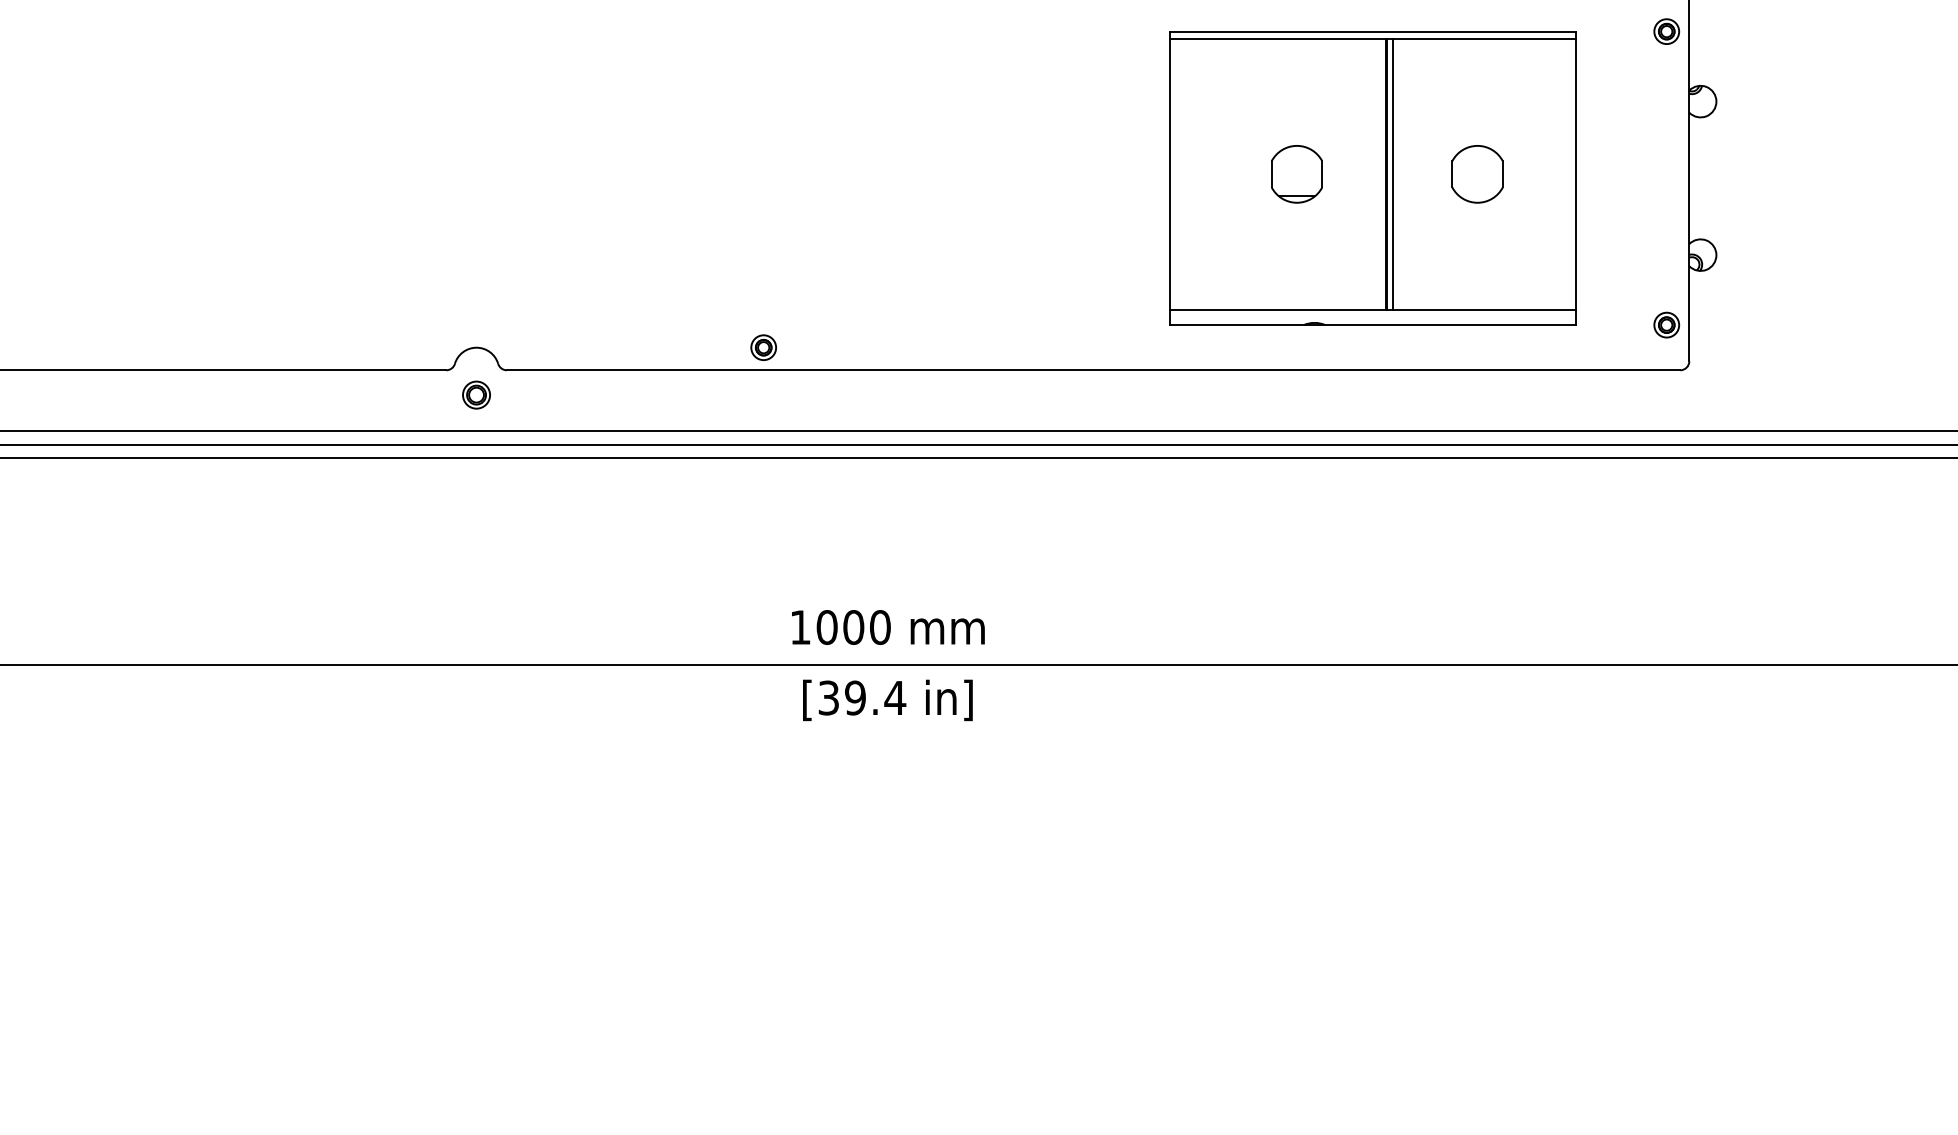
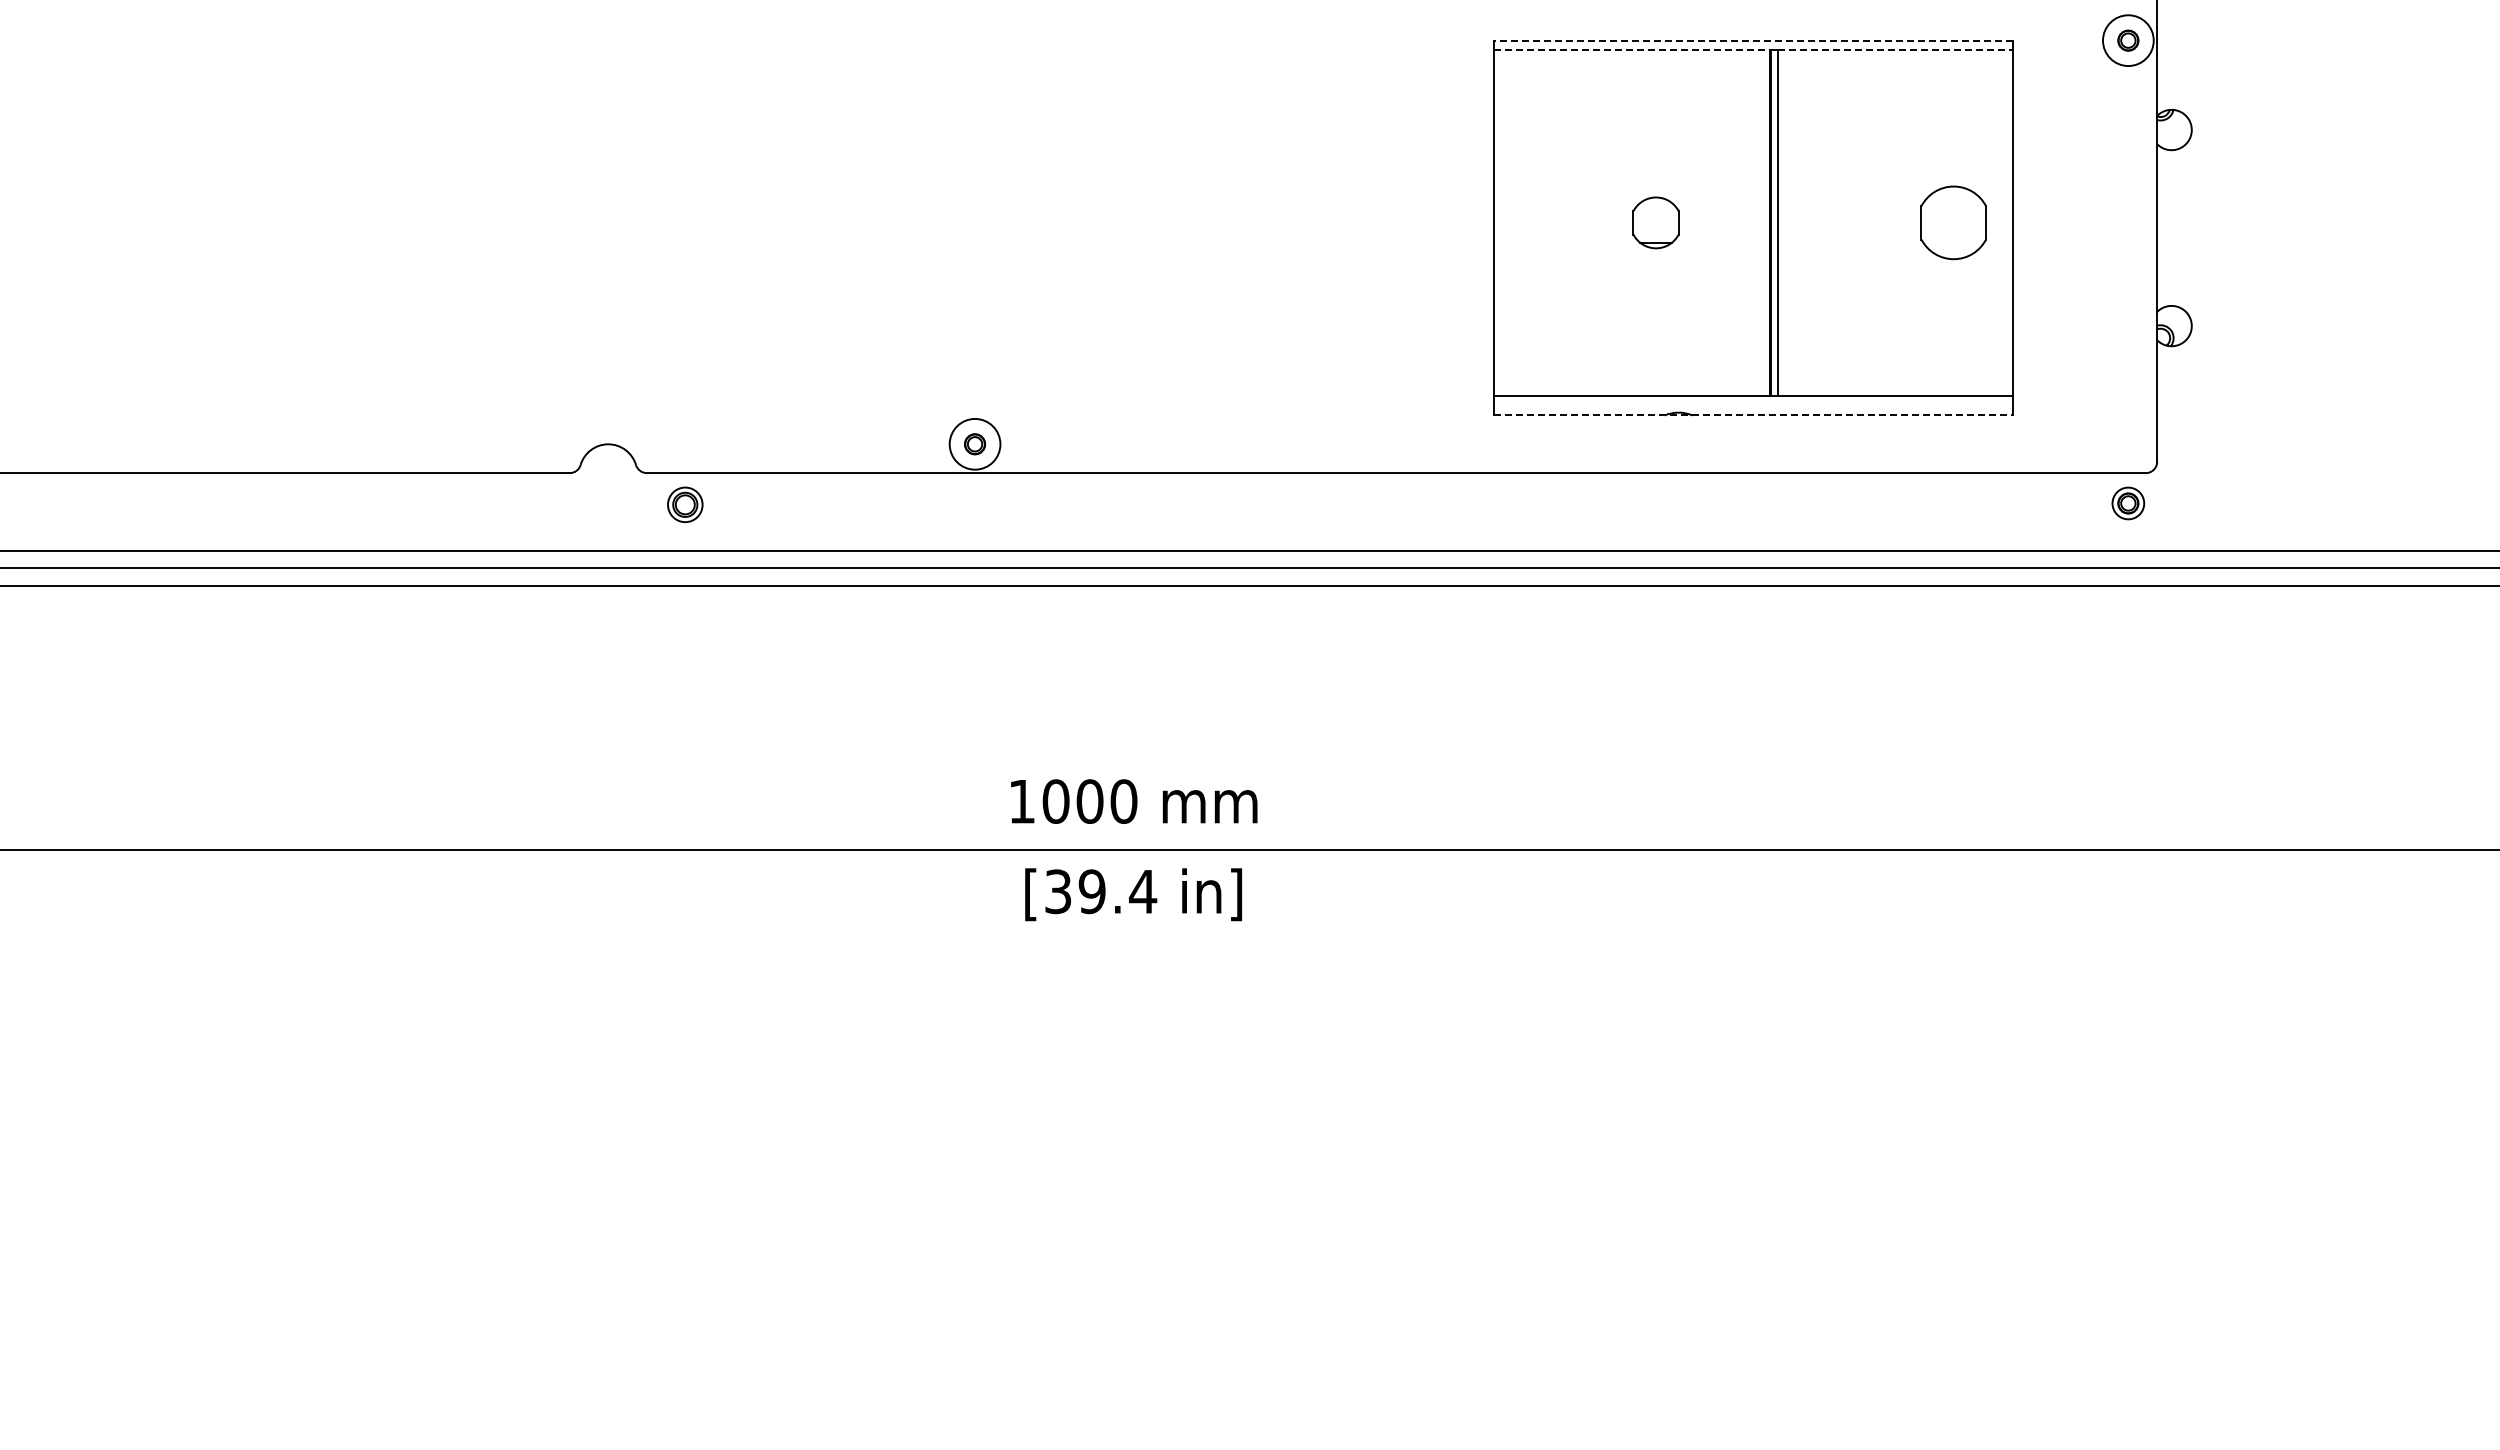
line: (1373, 31) -> (1753, 40), solid -> dashed
circle: (1666, 31) -> (2128, 40), size x1.6
line: (1278, 38) -> (1632, 49), solid -> dashed
line: (1485, 38) -> (1896, 49), solid -> dashed
part: (1296, 174) -> (1655, 222), size x0.7
part: (1477, 174) -> (1953, 222), moved
line: (1374, 325) -> (1754, 415), solid -> dashed
part: (1666, 325) -> (2128, 503), moved
circle: (763, 347) -> (974, 444), size x1.6
part: (476, 394) -> (685, 504), moved

